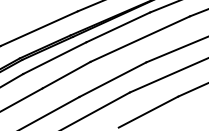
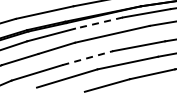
line: (117, 28) -> (98, 23), solid -> dashed
line: (114, 79) -> (88, 58), solid -> dashed

